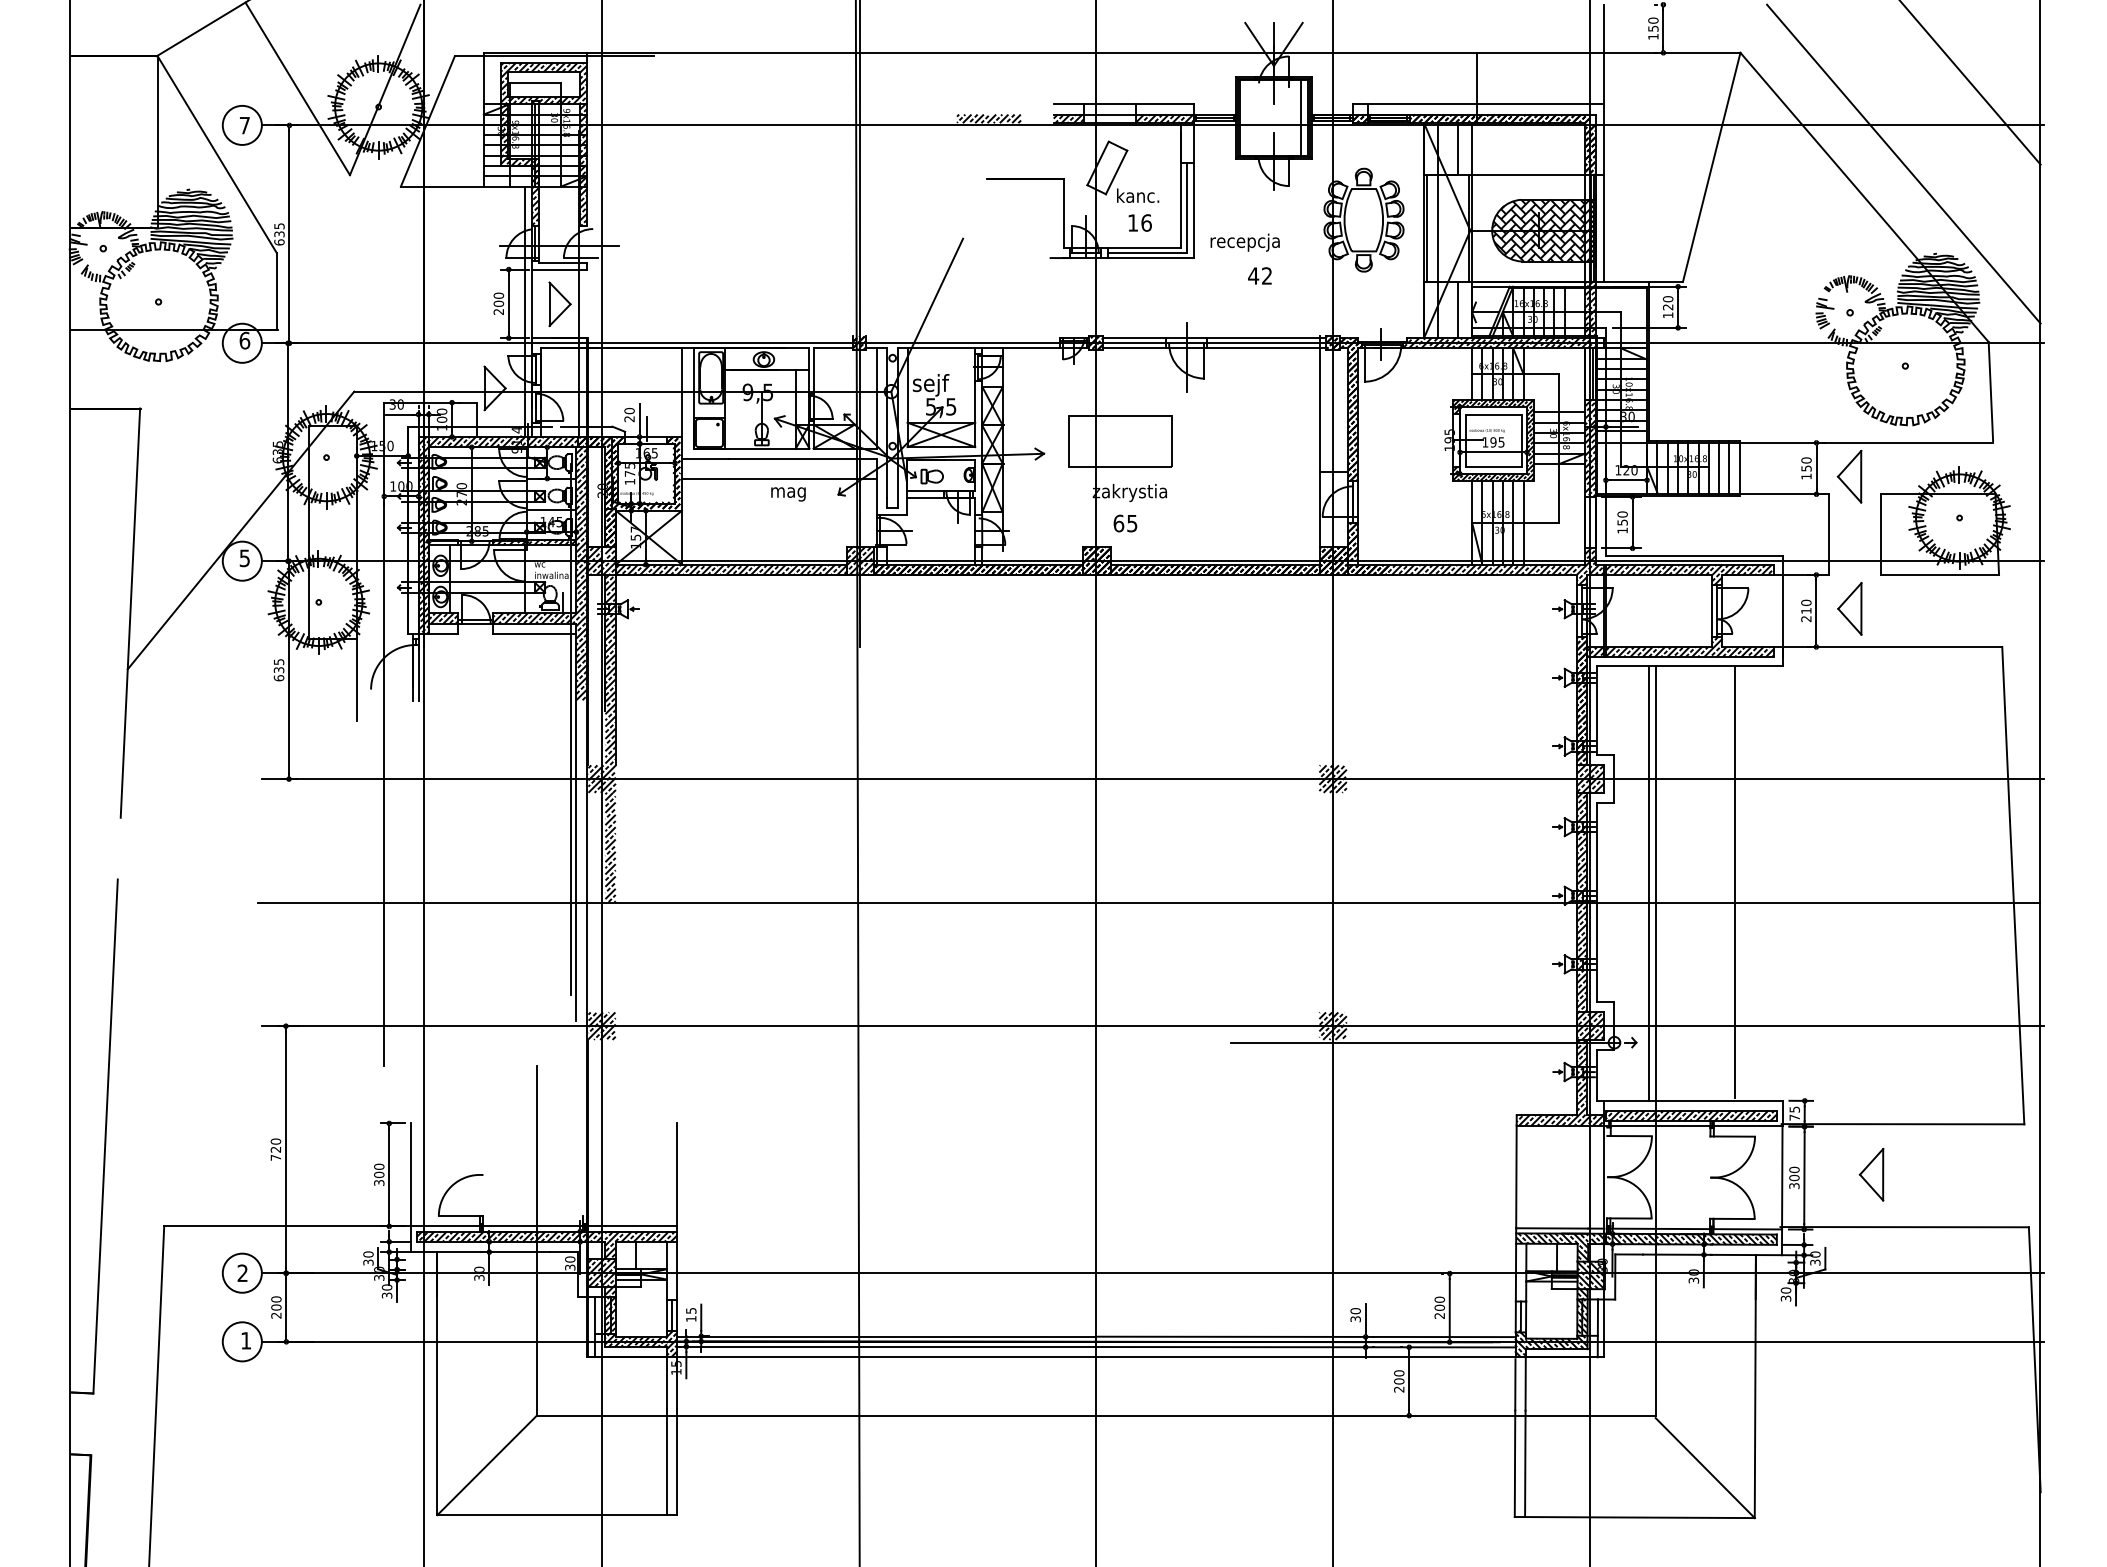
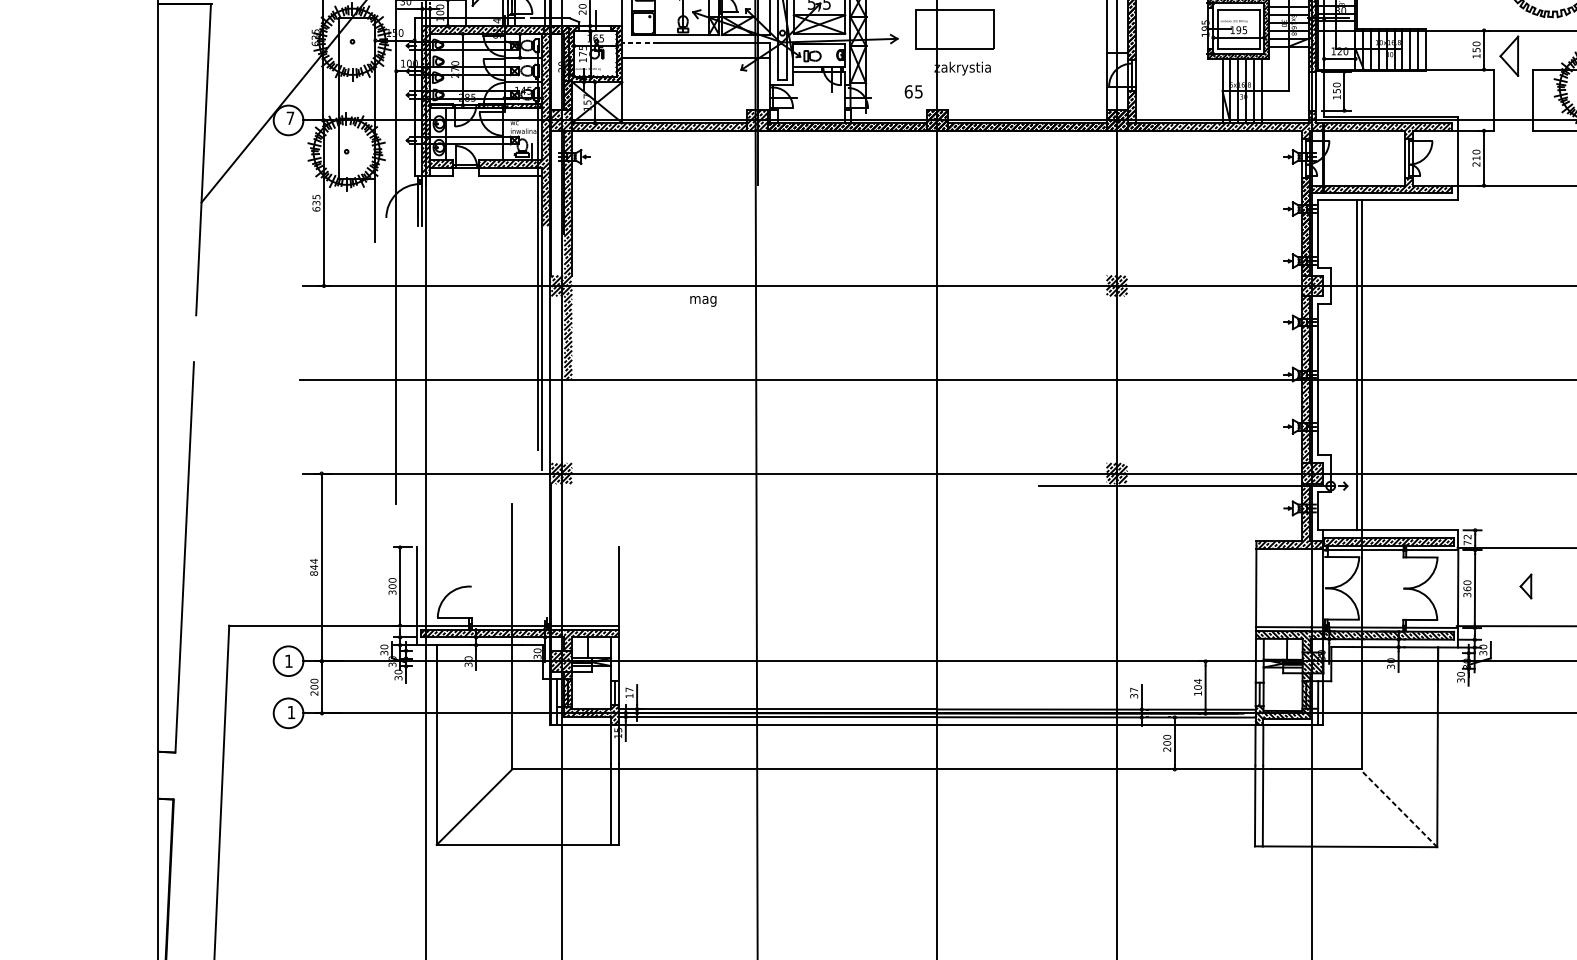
line: (705, 458) -> (640, 42), solid -> dashed
text: (788, 494) -> (703, 301), moved
text: (1125, 523) -> (913, 91), moved
text: (244, 558) -> (290, 118), 5 -> 7
part: (1849, 608) -> (1509, 156), removed
line: (1735, 881) -> (1422, 363), removed
text: (1794, 1109) -> (1467, 536), 75 -> 72
text: (275, 1149) -> (313, 567), 720 -> 844
part: (1871, 1174) -> (1525, 586), size x0.6
text: (1794, 1177) -> (1467, 588), 300 -> 360
text: (242, 1272) -> (288, 660), 2 -> 1
text: (1439, 1307) -> (1197, 687), 200 -> 104
text: (691, 1310) -> (629, 689), 15 -> 17
text: (1355, 1311) -> (1134, 690), 30 -> 37
line: (1704, 1467) -> (1399, 808), solid -> dashed

